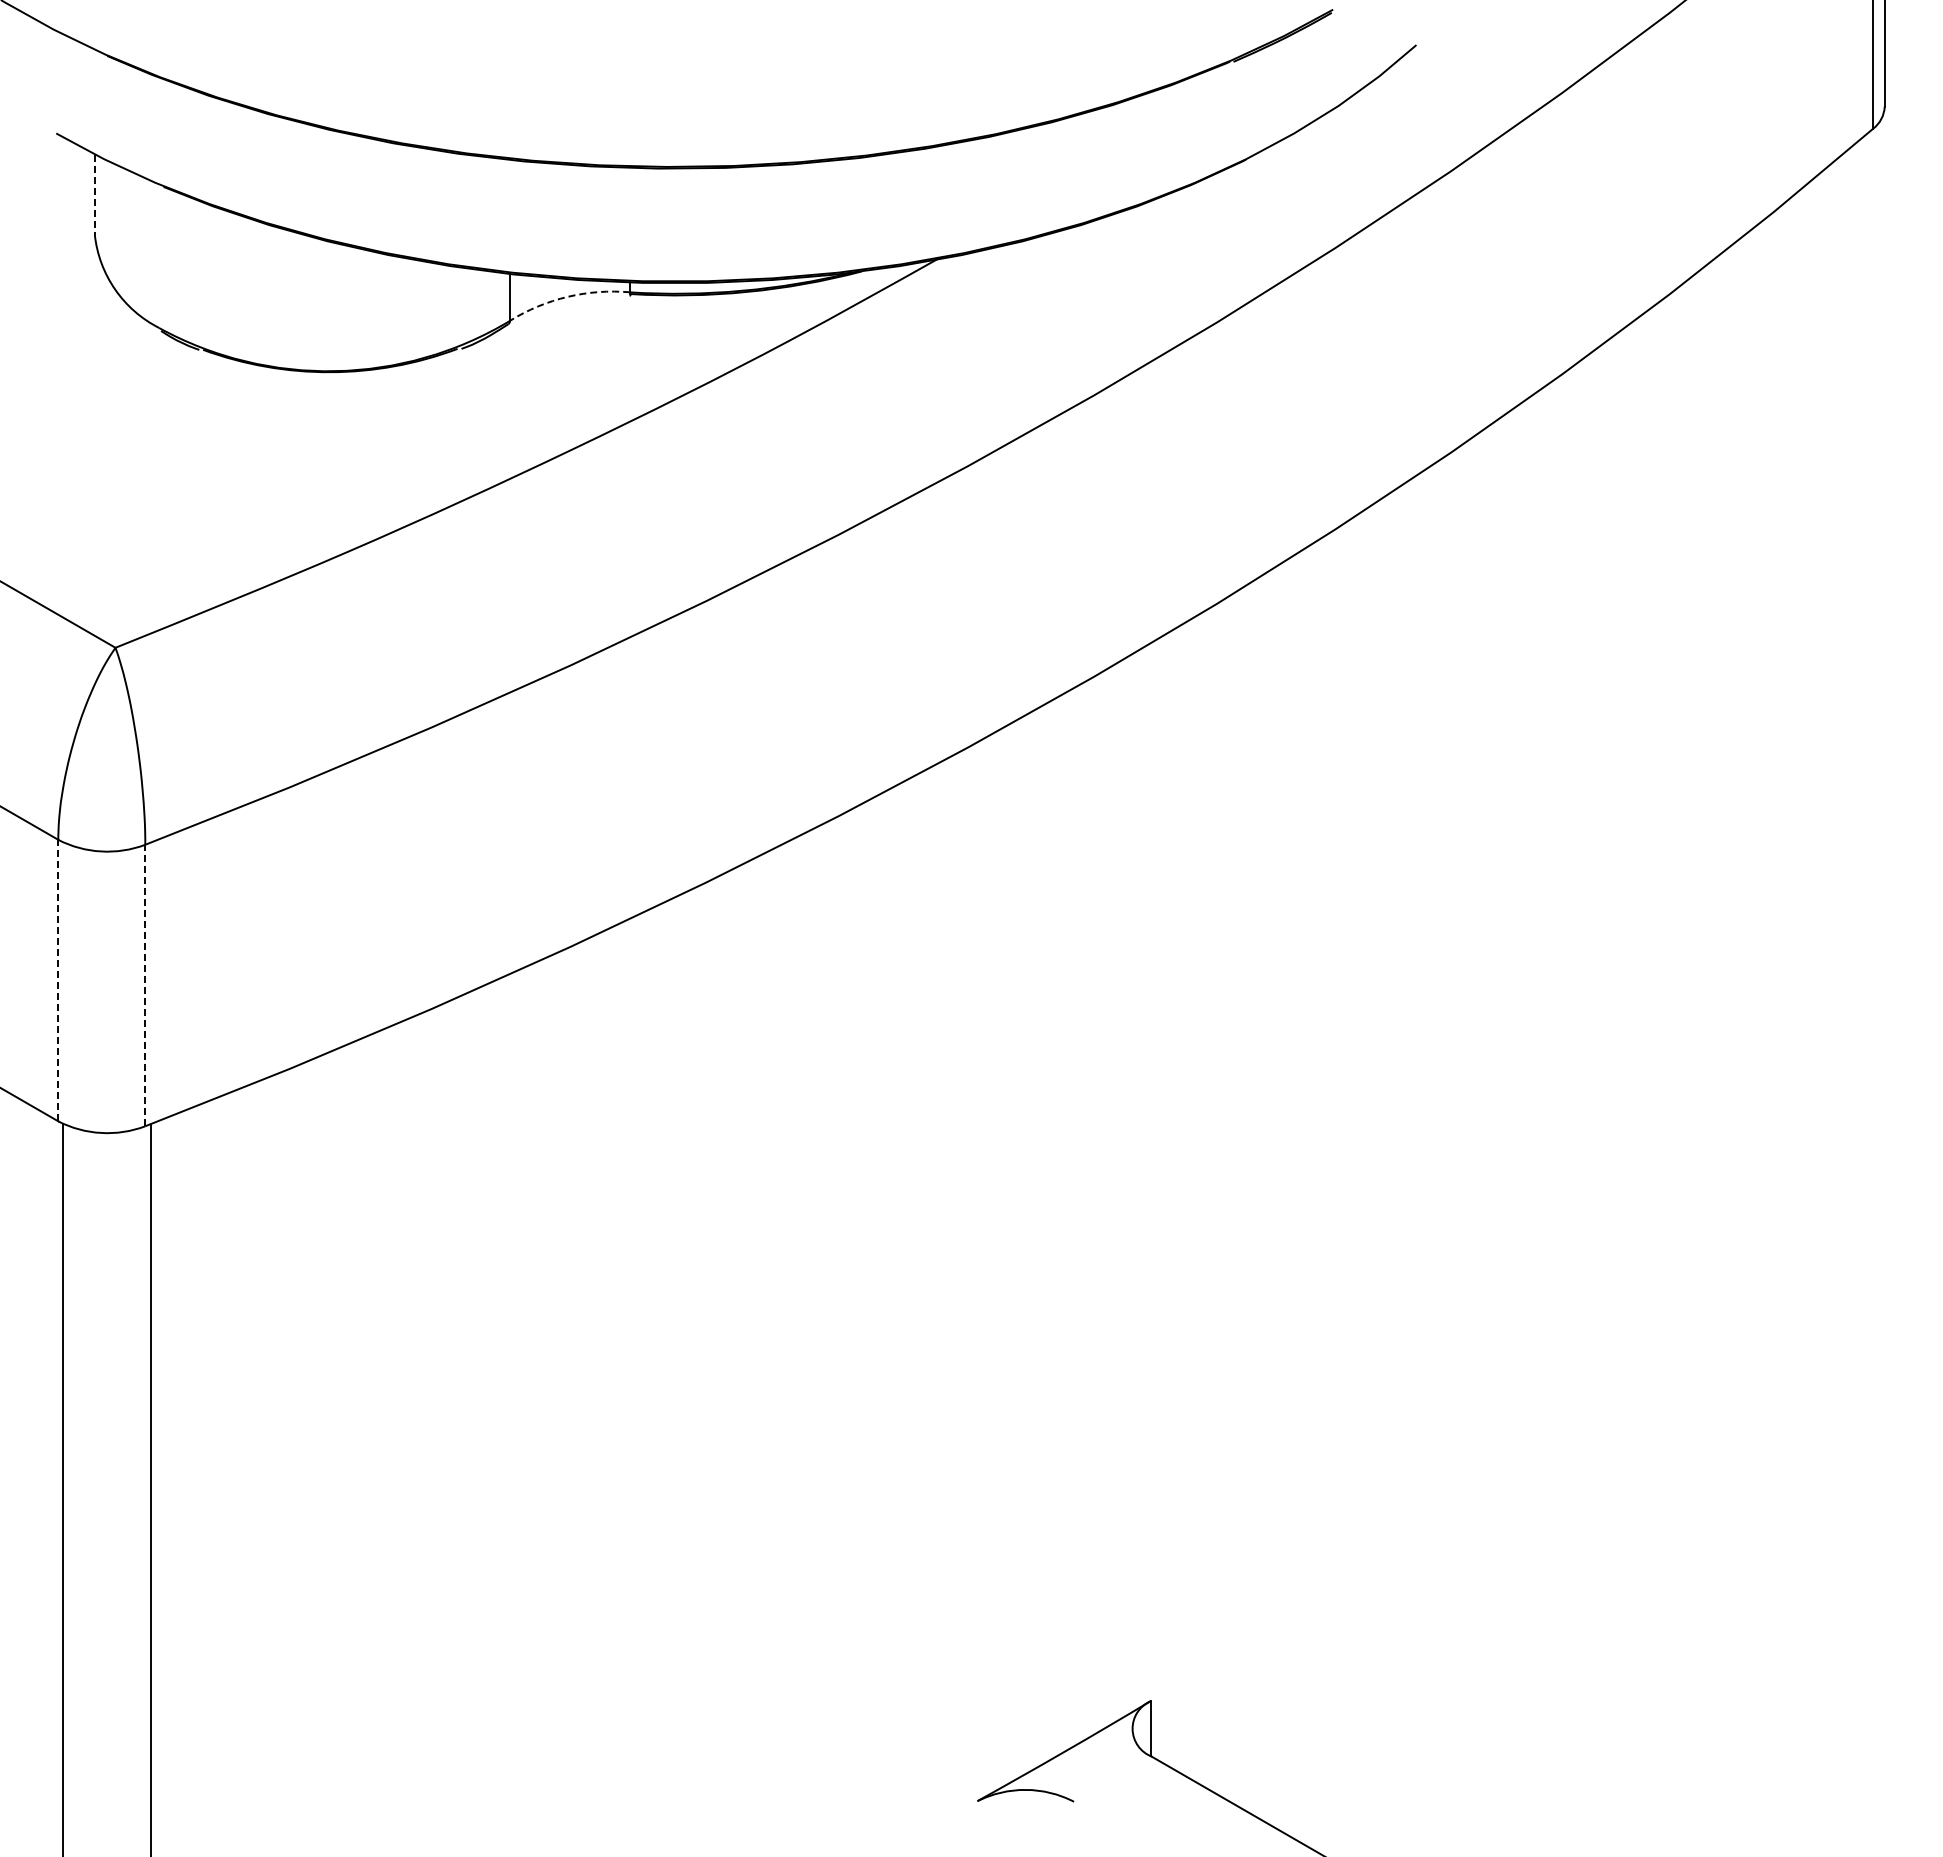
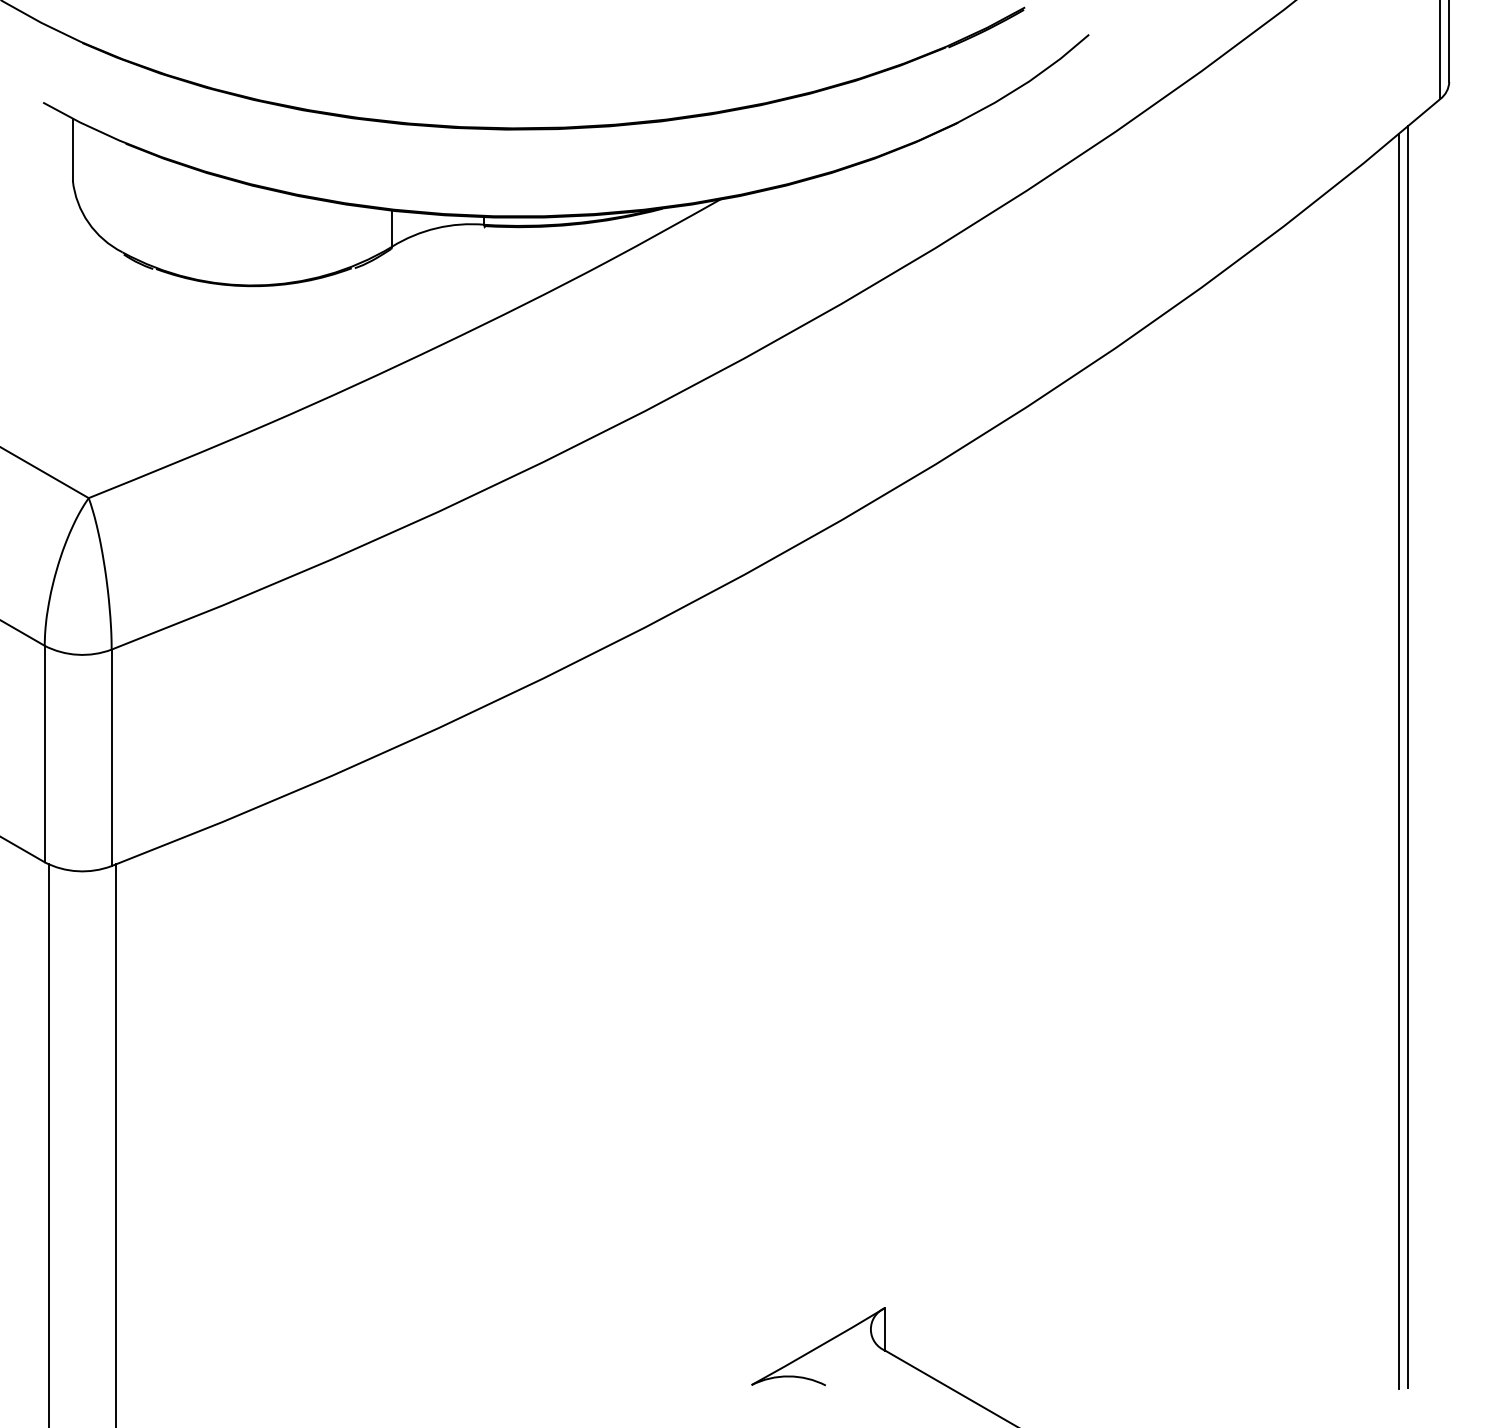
line: (94, 195) -> (72, 150), dashed -> solid
arc: (567, 296) -> (436, 227), dashed -> solid
line: (58, 980) -> (44, 753), dashed -> solid
line: (1831, 984) -> (1408, 757), added
line: (145, 985) -> (111, 757), dashed -> solid
line: (1819, 989) -> (1399, 760), added

